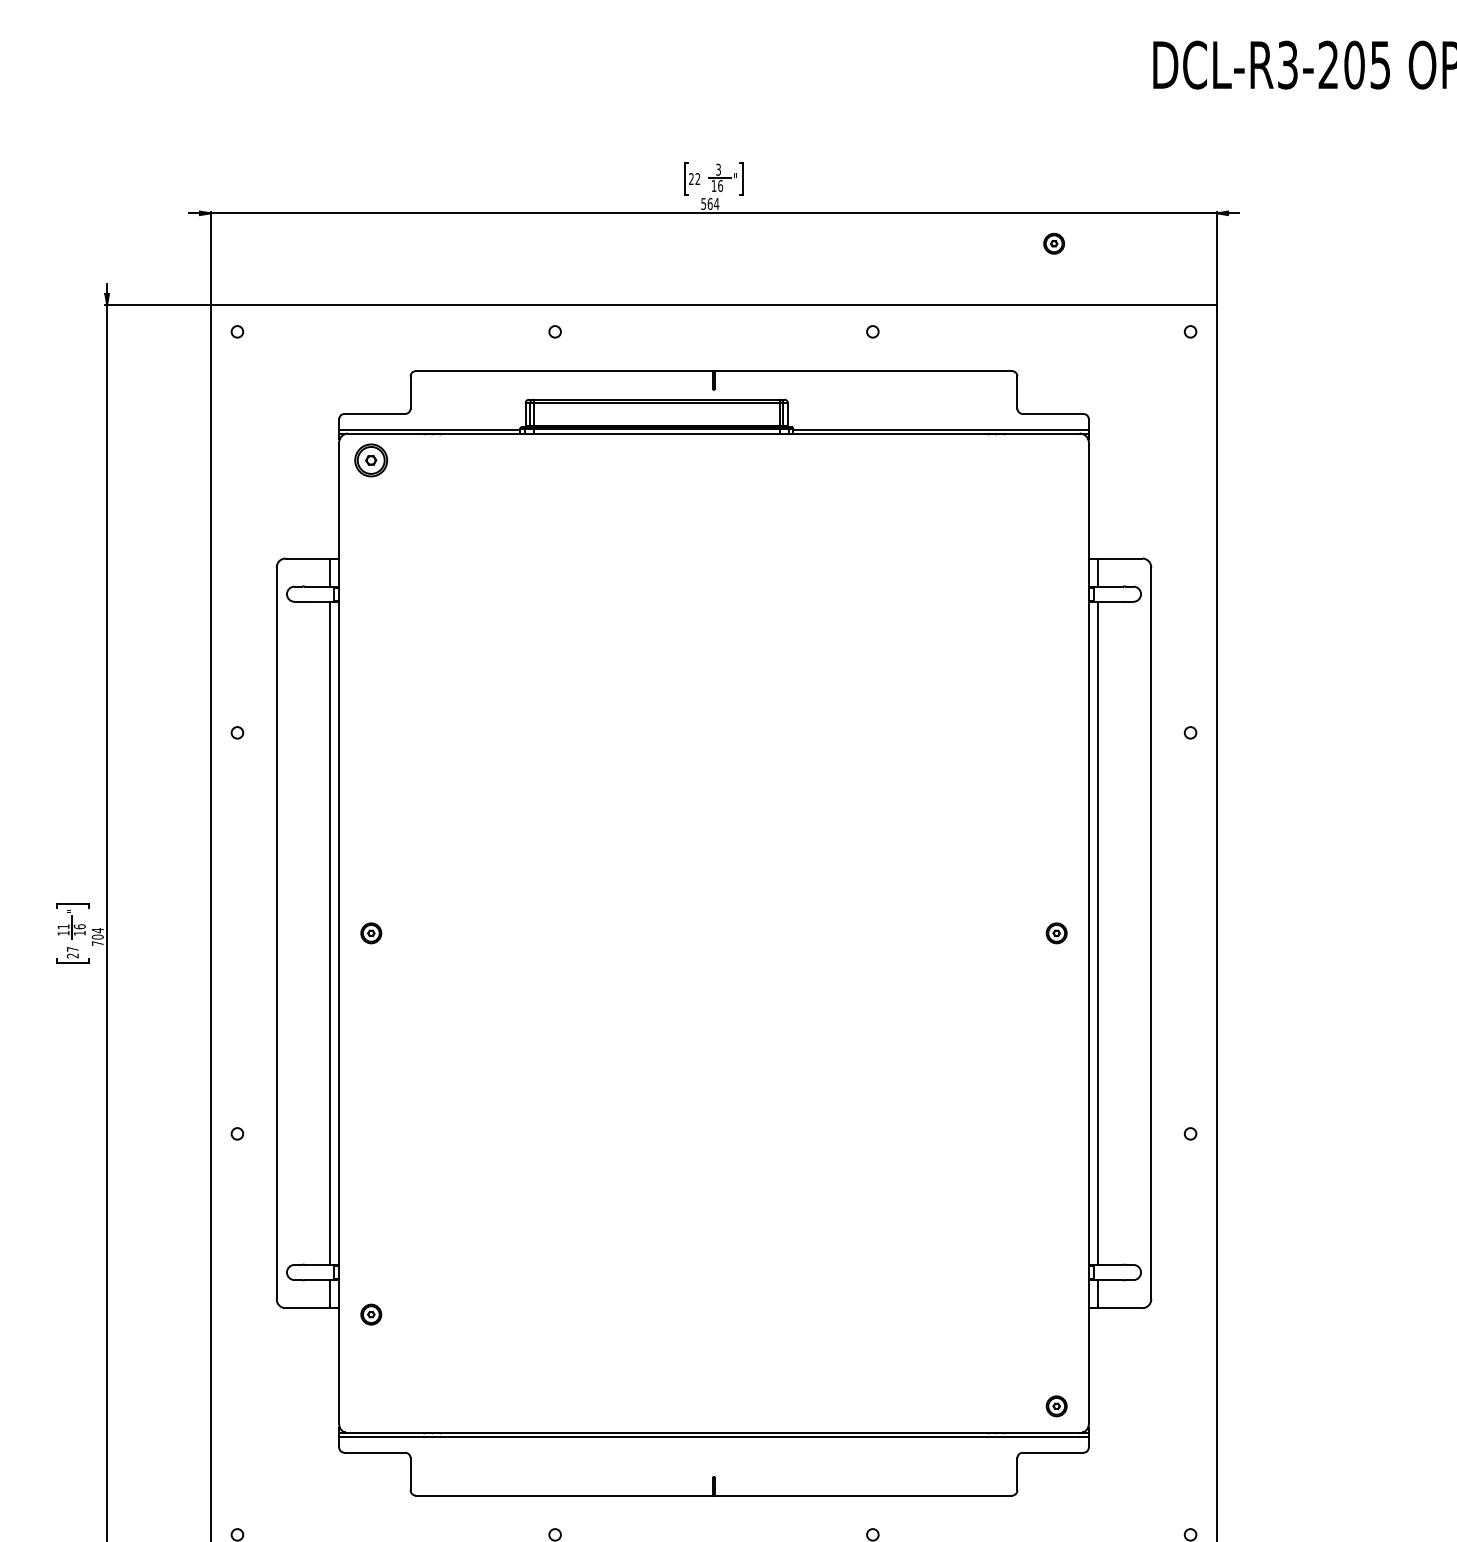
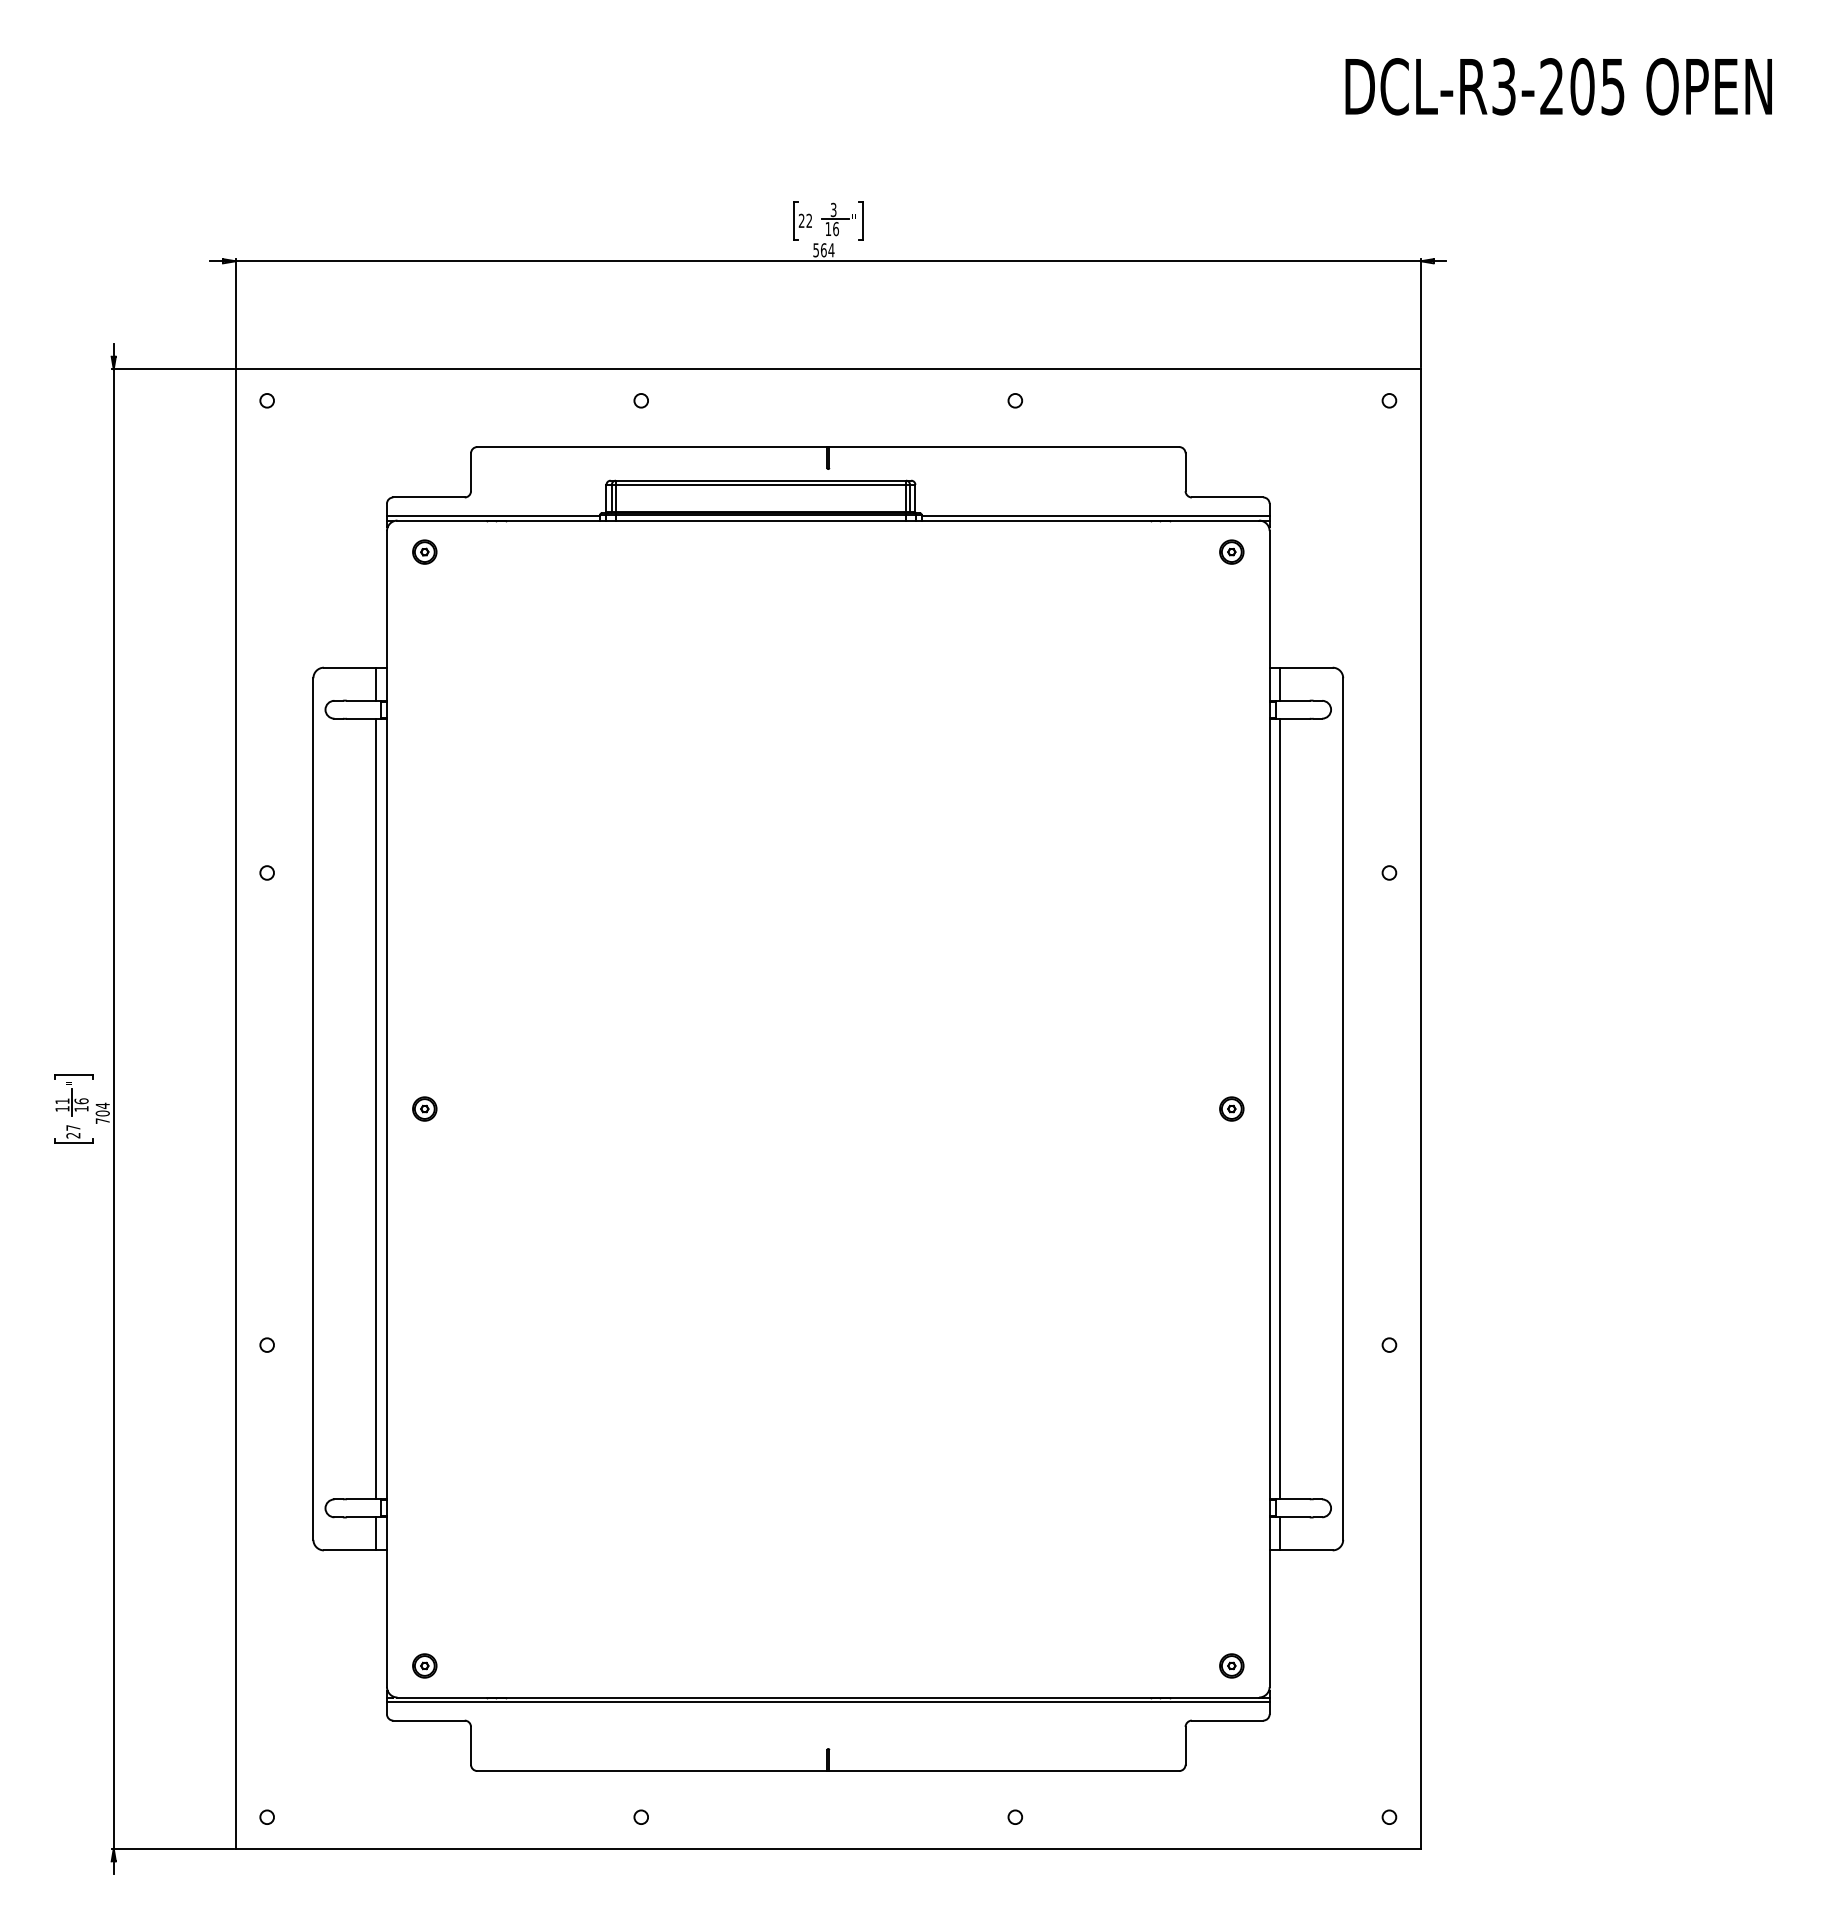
part: (1053, 243) -> (1231, 551), moved
part: (371, 459) -> (424, 551), size x0.62
part: (371, 1314) -> (424, 1665), moved

